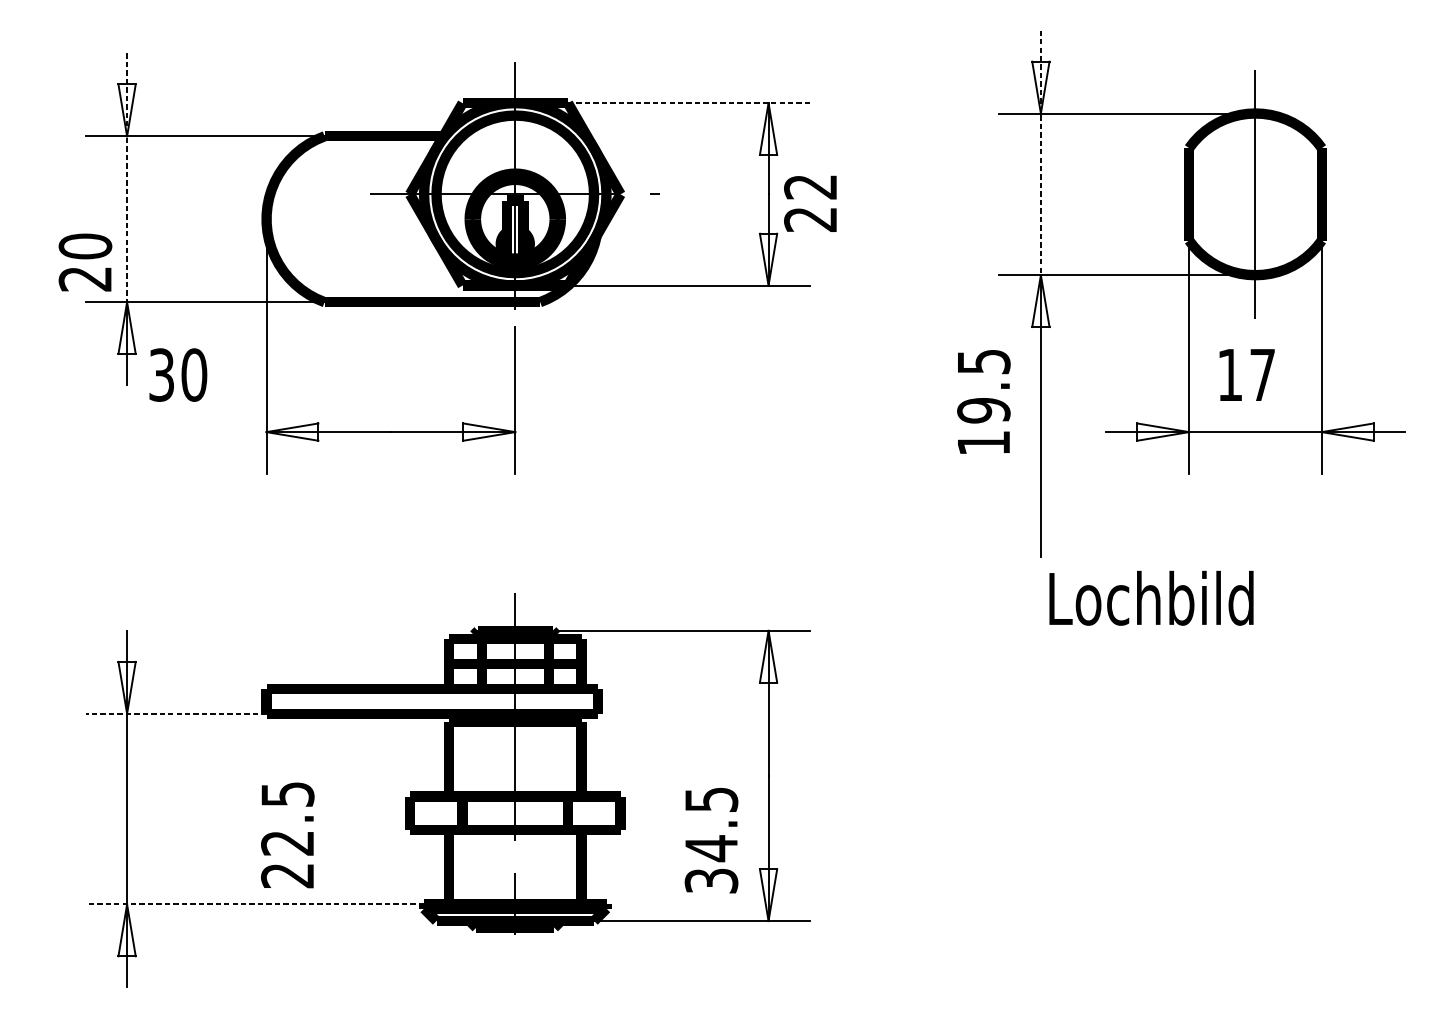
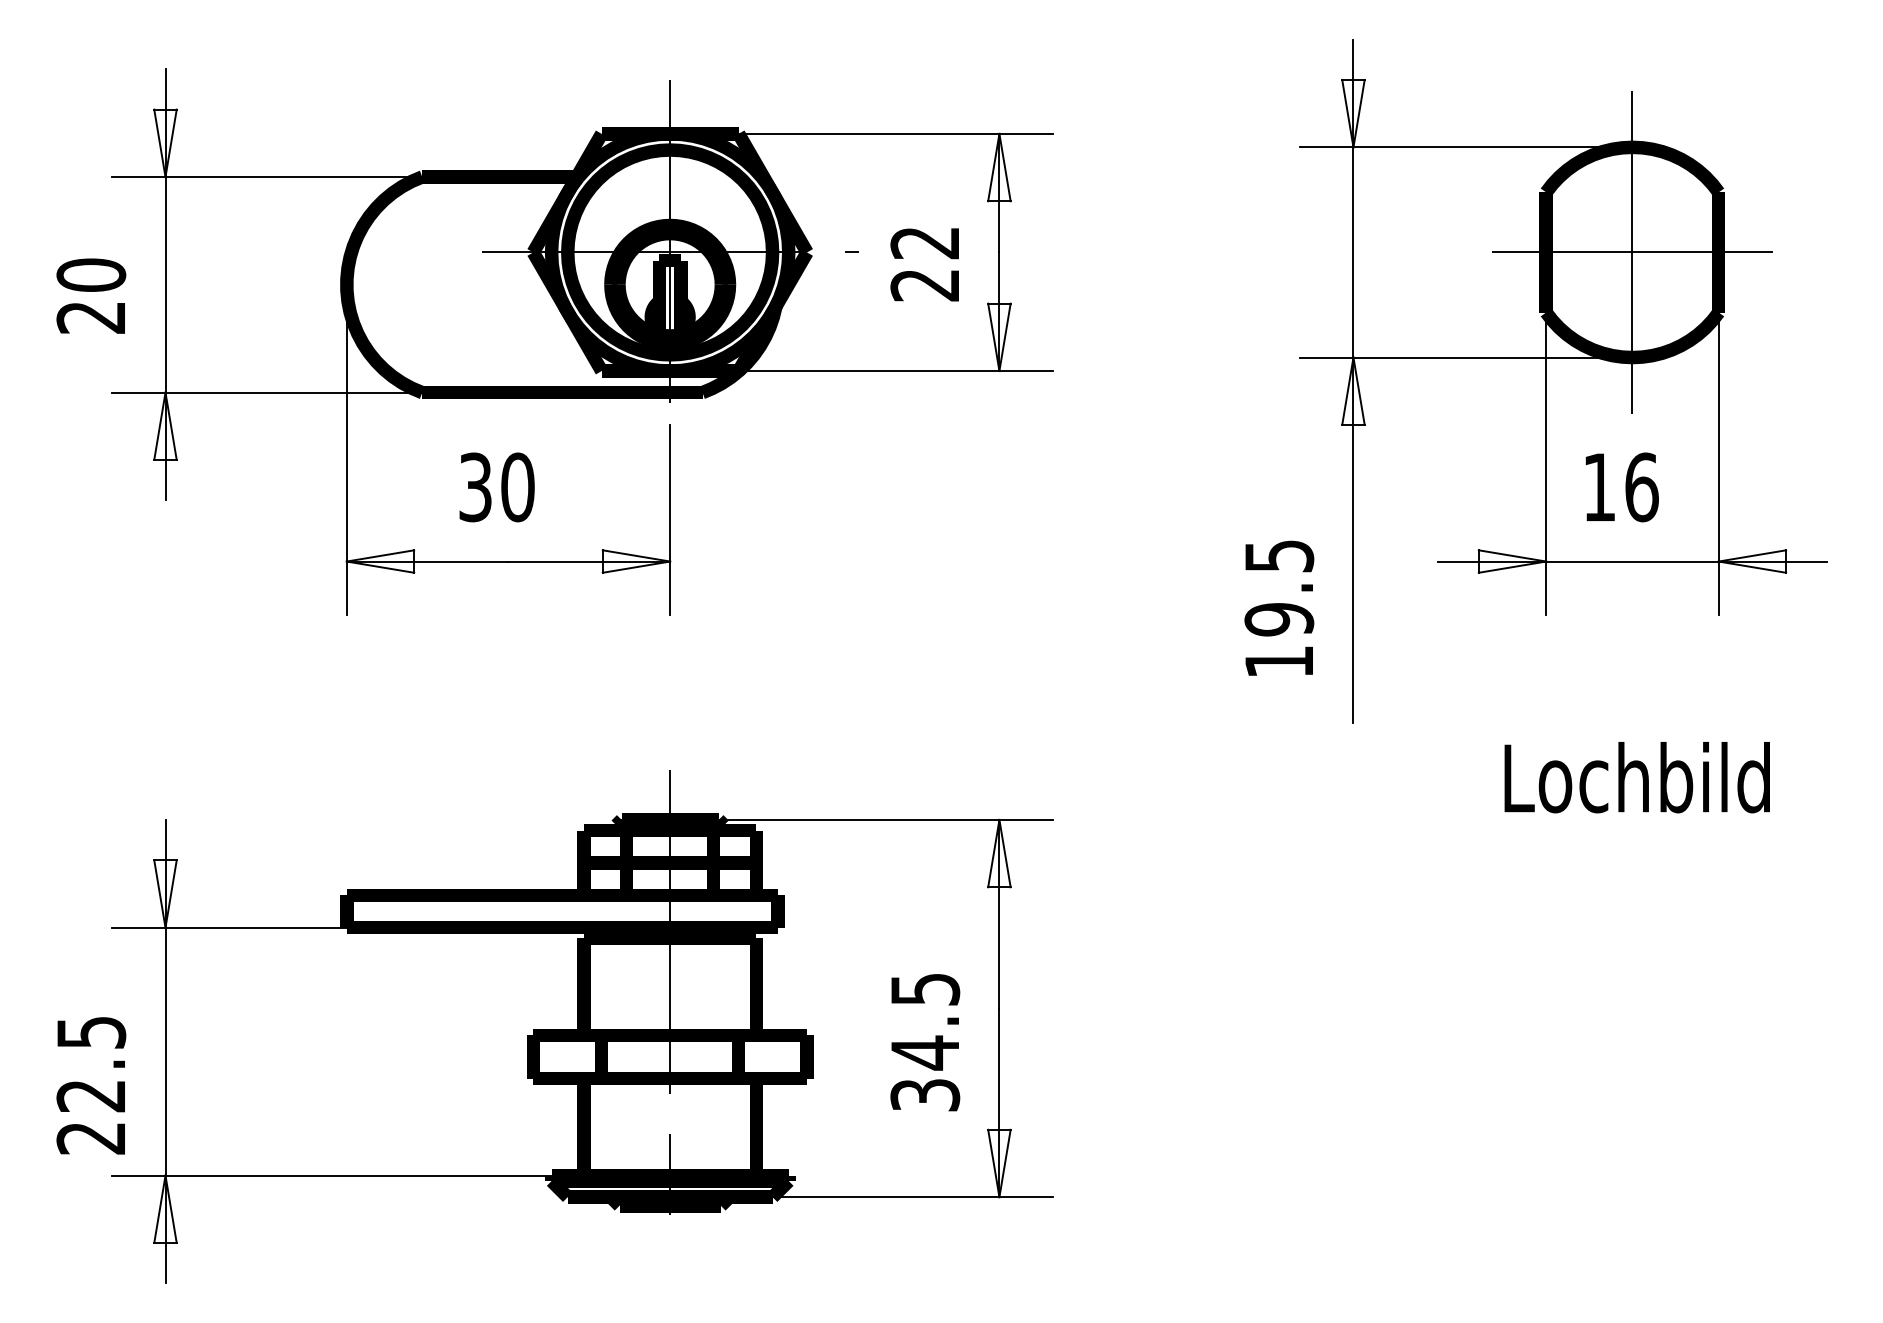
line: (689, 102) -> (896, 133), dashed -> solid
line: (1040, 153) -> (1353, 199), dashed -> solid
line: (127, 177) -> (165, 230), dashed -> solid
line: (1255, 194) -> (1632, 252), added
text: (810, 203) -> (924, 264), moved
text: (85, 262) -> (91, 295), moved
text: (177, 375) -> (496, 487), moved
text: (1262, 375) -> (1641, 487), 17 -> 16
text: (983, 401) -> (1279, 607), moved
text: (1150, 598) -> (1636, 777), moved
line: (176, 713) -> (229, 927), dashed -> solid
text: (287, 835) -> (91, 1085), moved
text: (711, 840) -> (925, 1042), moved
line: (254, 904) -> (331, 1175), dashed -> solid

